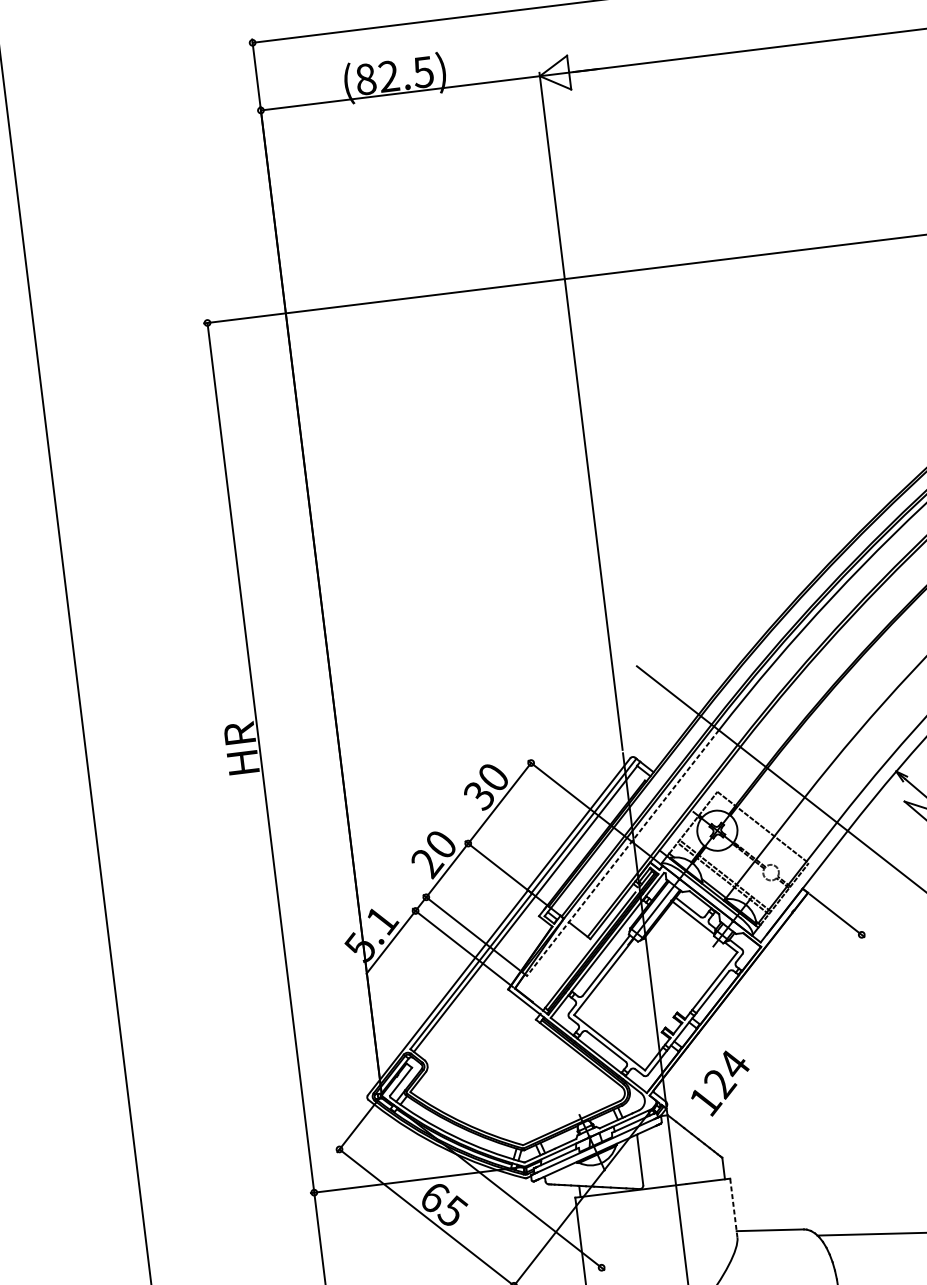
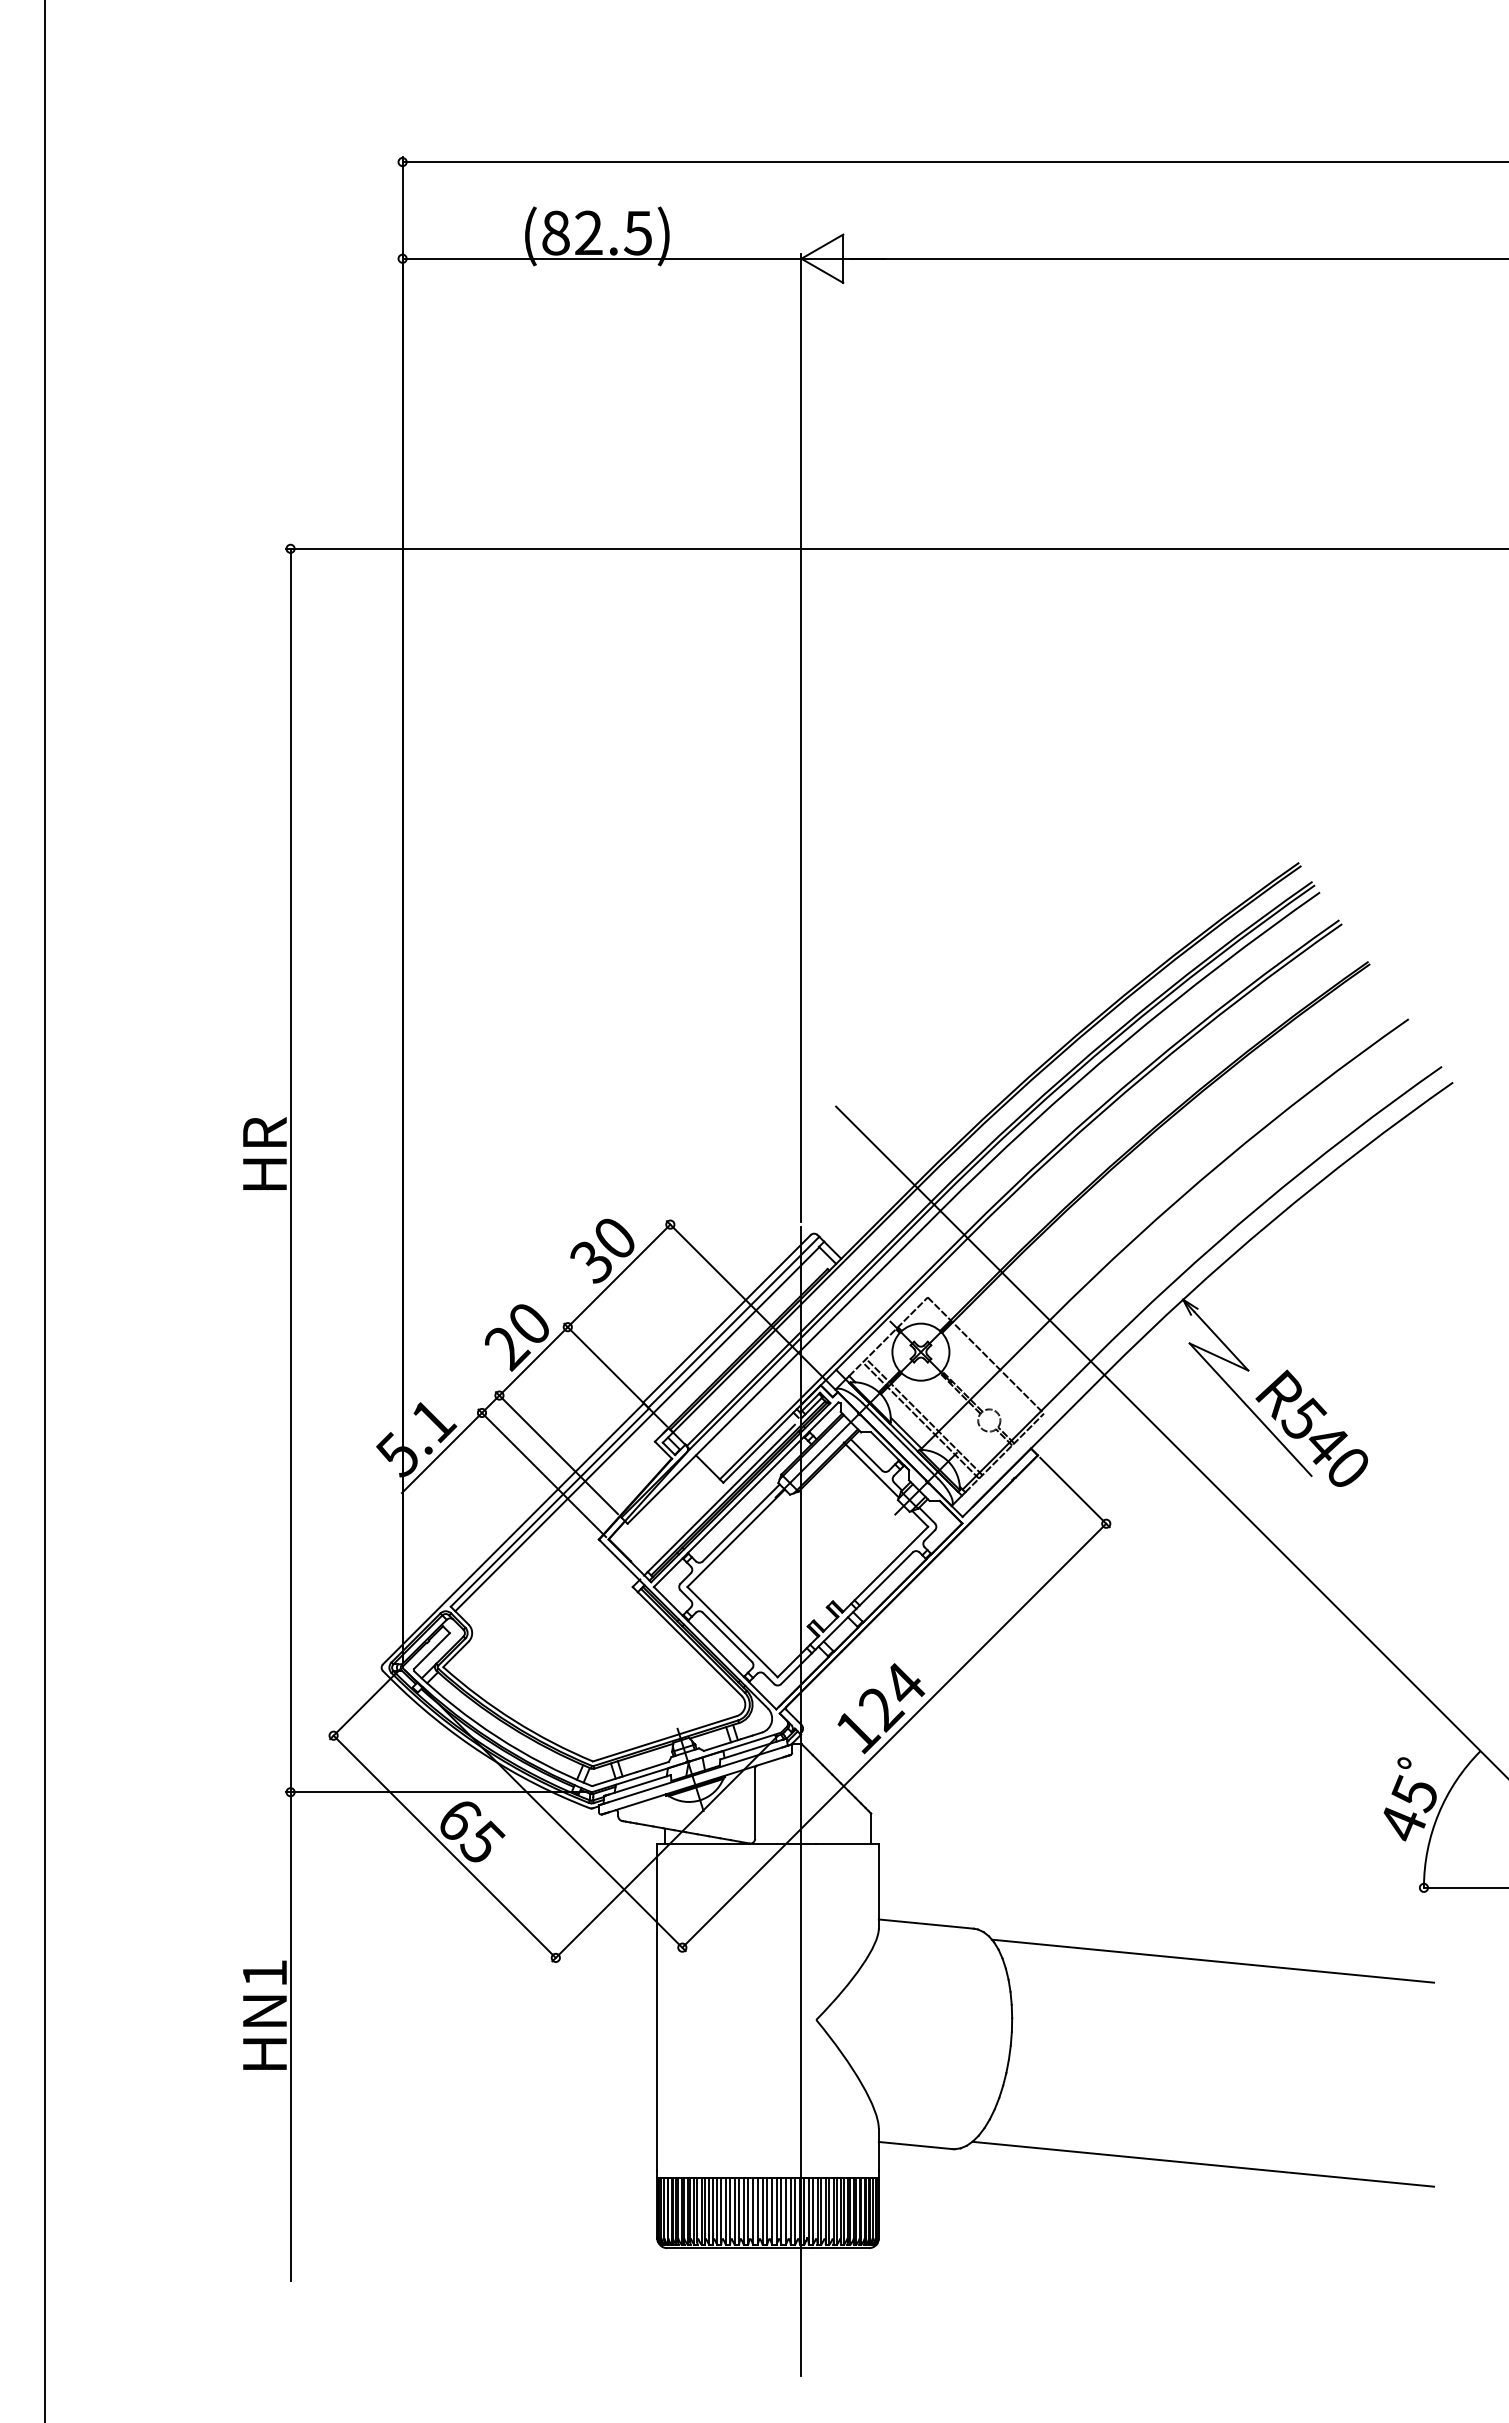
line: (622, 853) -> (783, 1367), dashed -> solid
line: (731, 1101) -> (894, 1735), added
line: (733, 1208) -> (878, 1886), dashed -> solid

